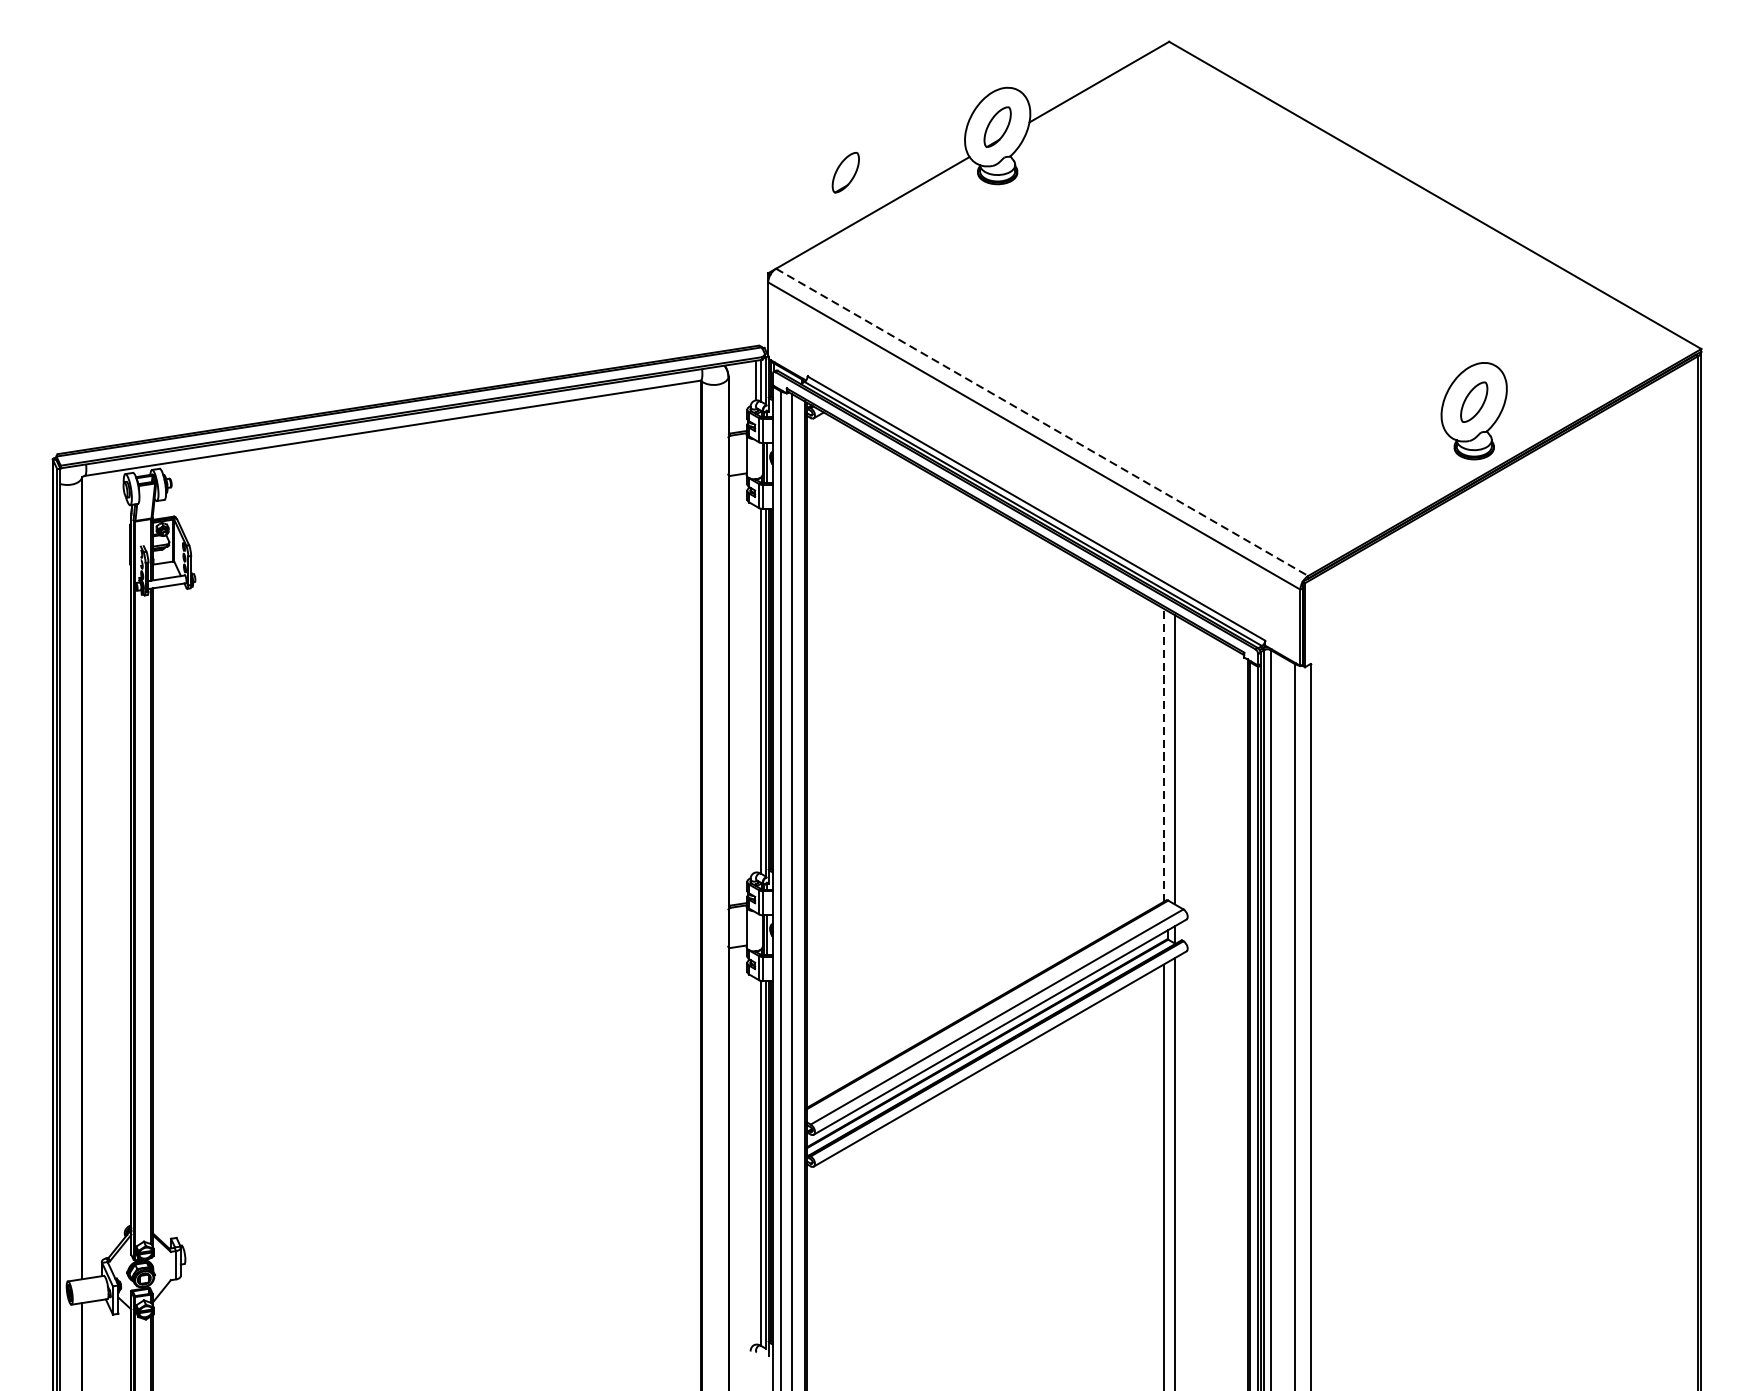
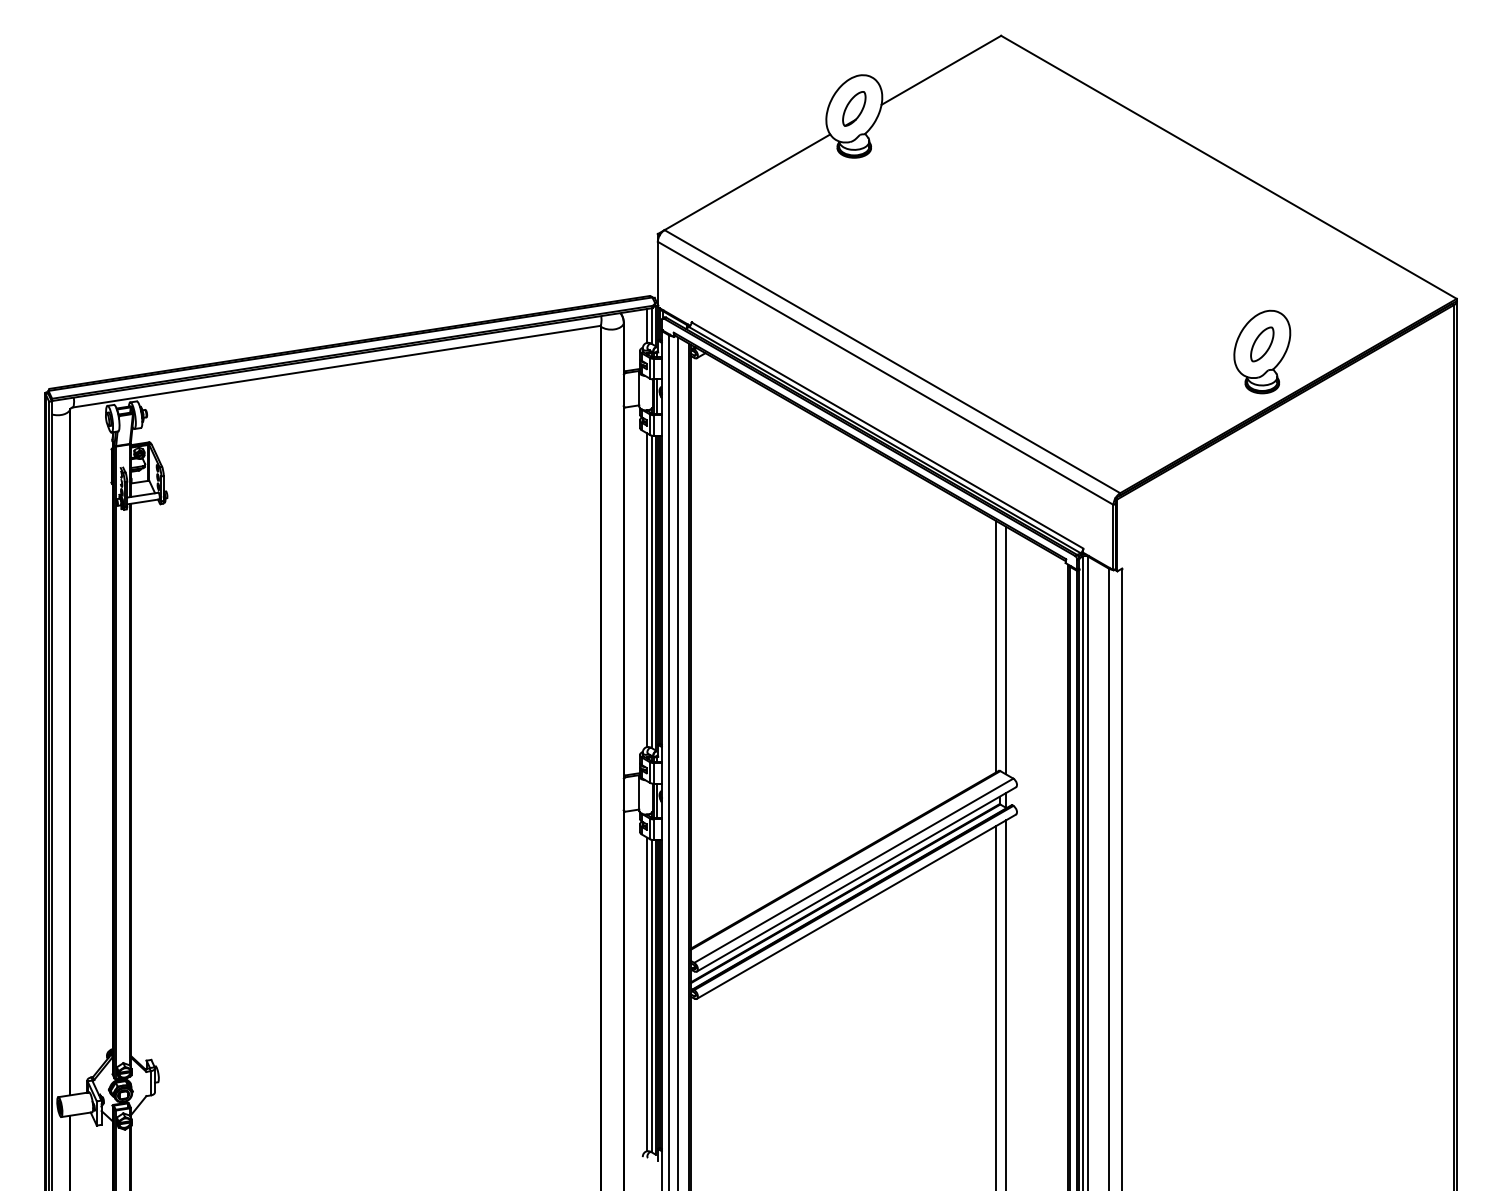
part: (846, 172) -> (724, 147), removed
line: (1042, 422) -> (892, 361), dashed -> solid
line: (756, 689) -> (647, 590), added
line: (1163, 755) -> (996, 646), dashed -> solid
line: (756, 1161) -> (647, 994), added

